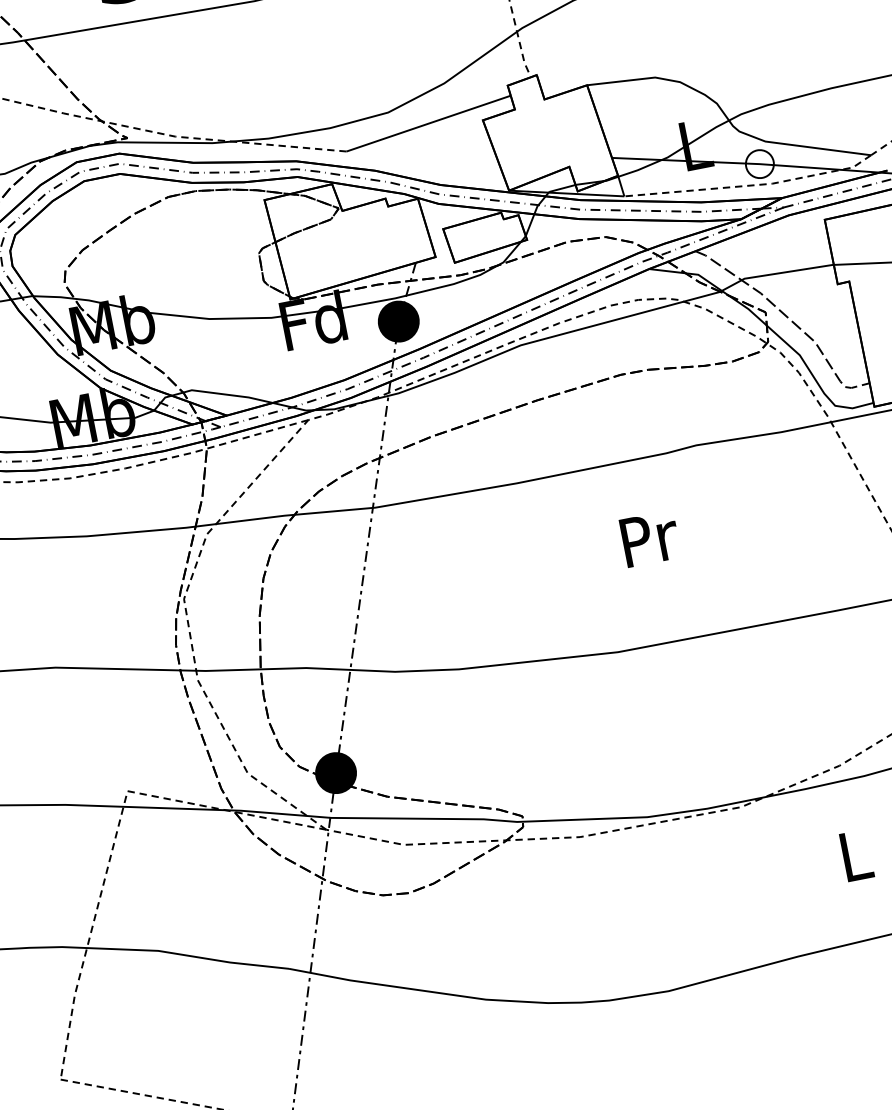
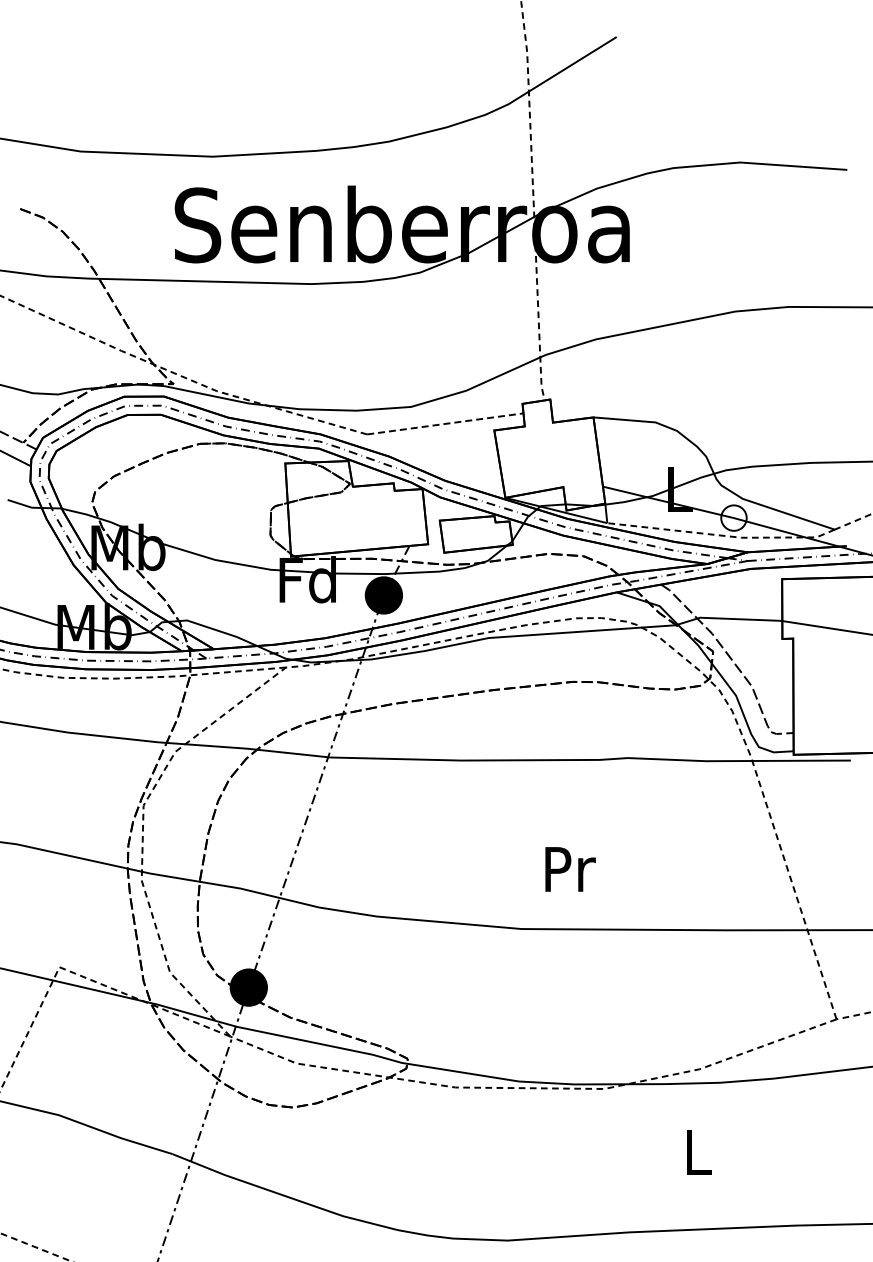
line: (428, 123) -> (445, 423), solid -> dashed
text: (650, 538) -> (570, 869), moved

